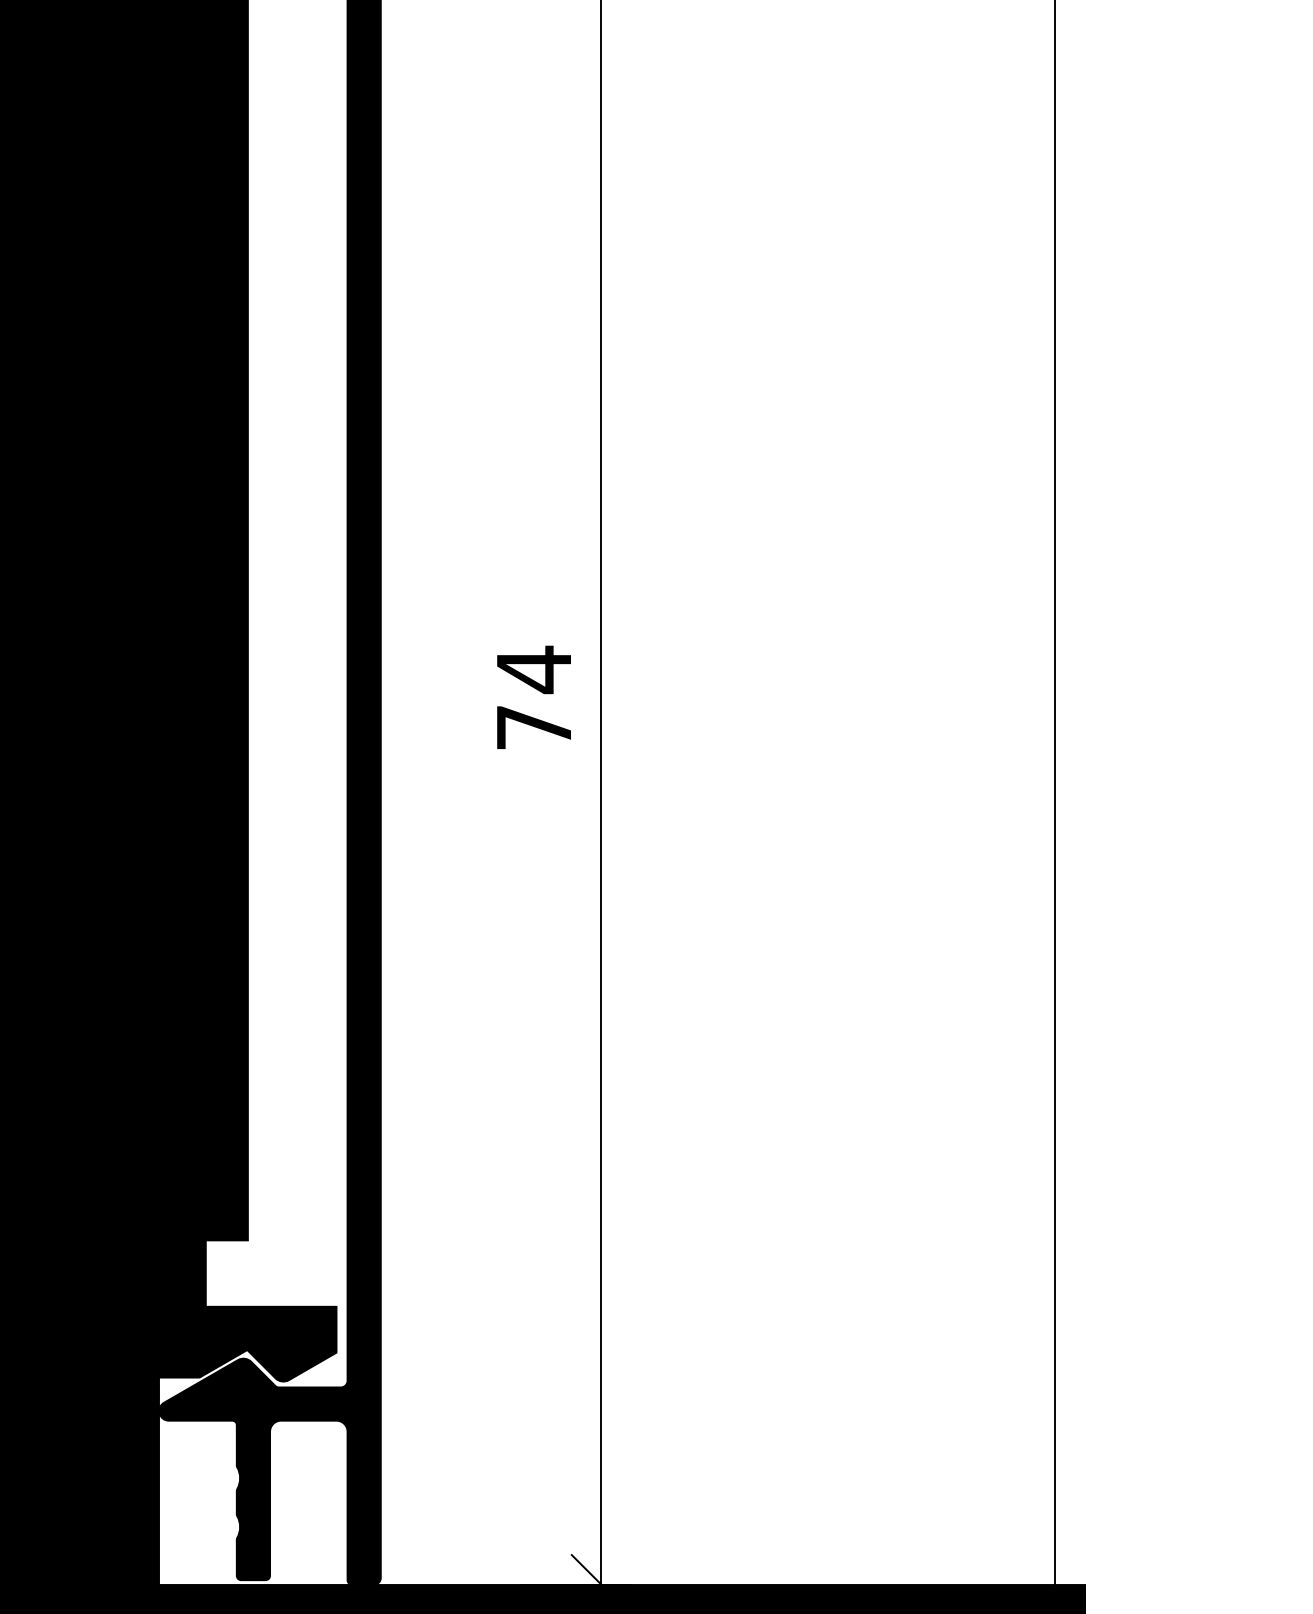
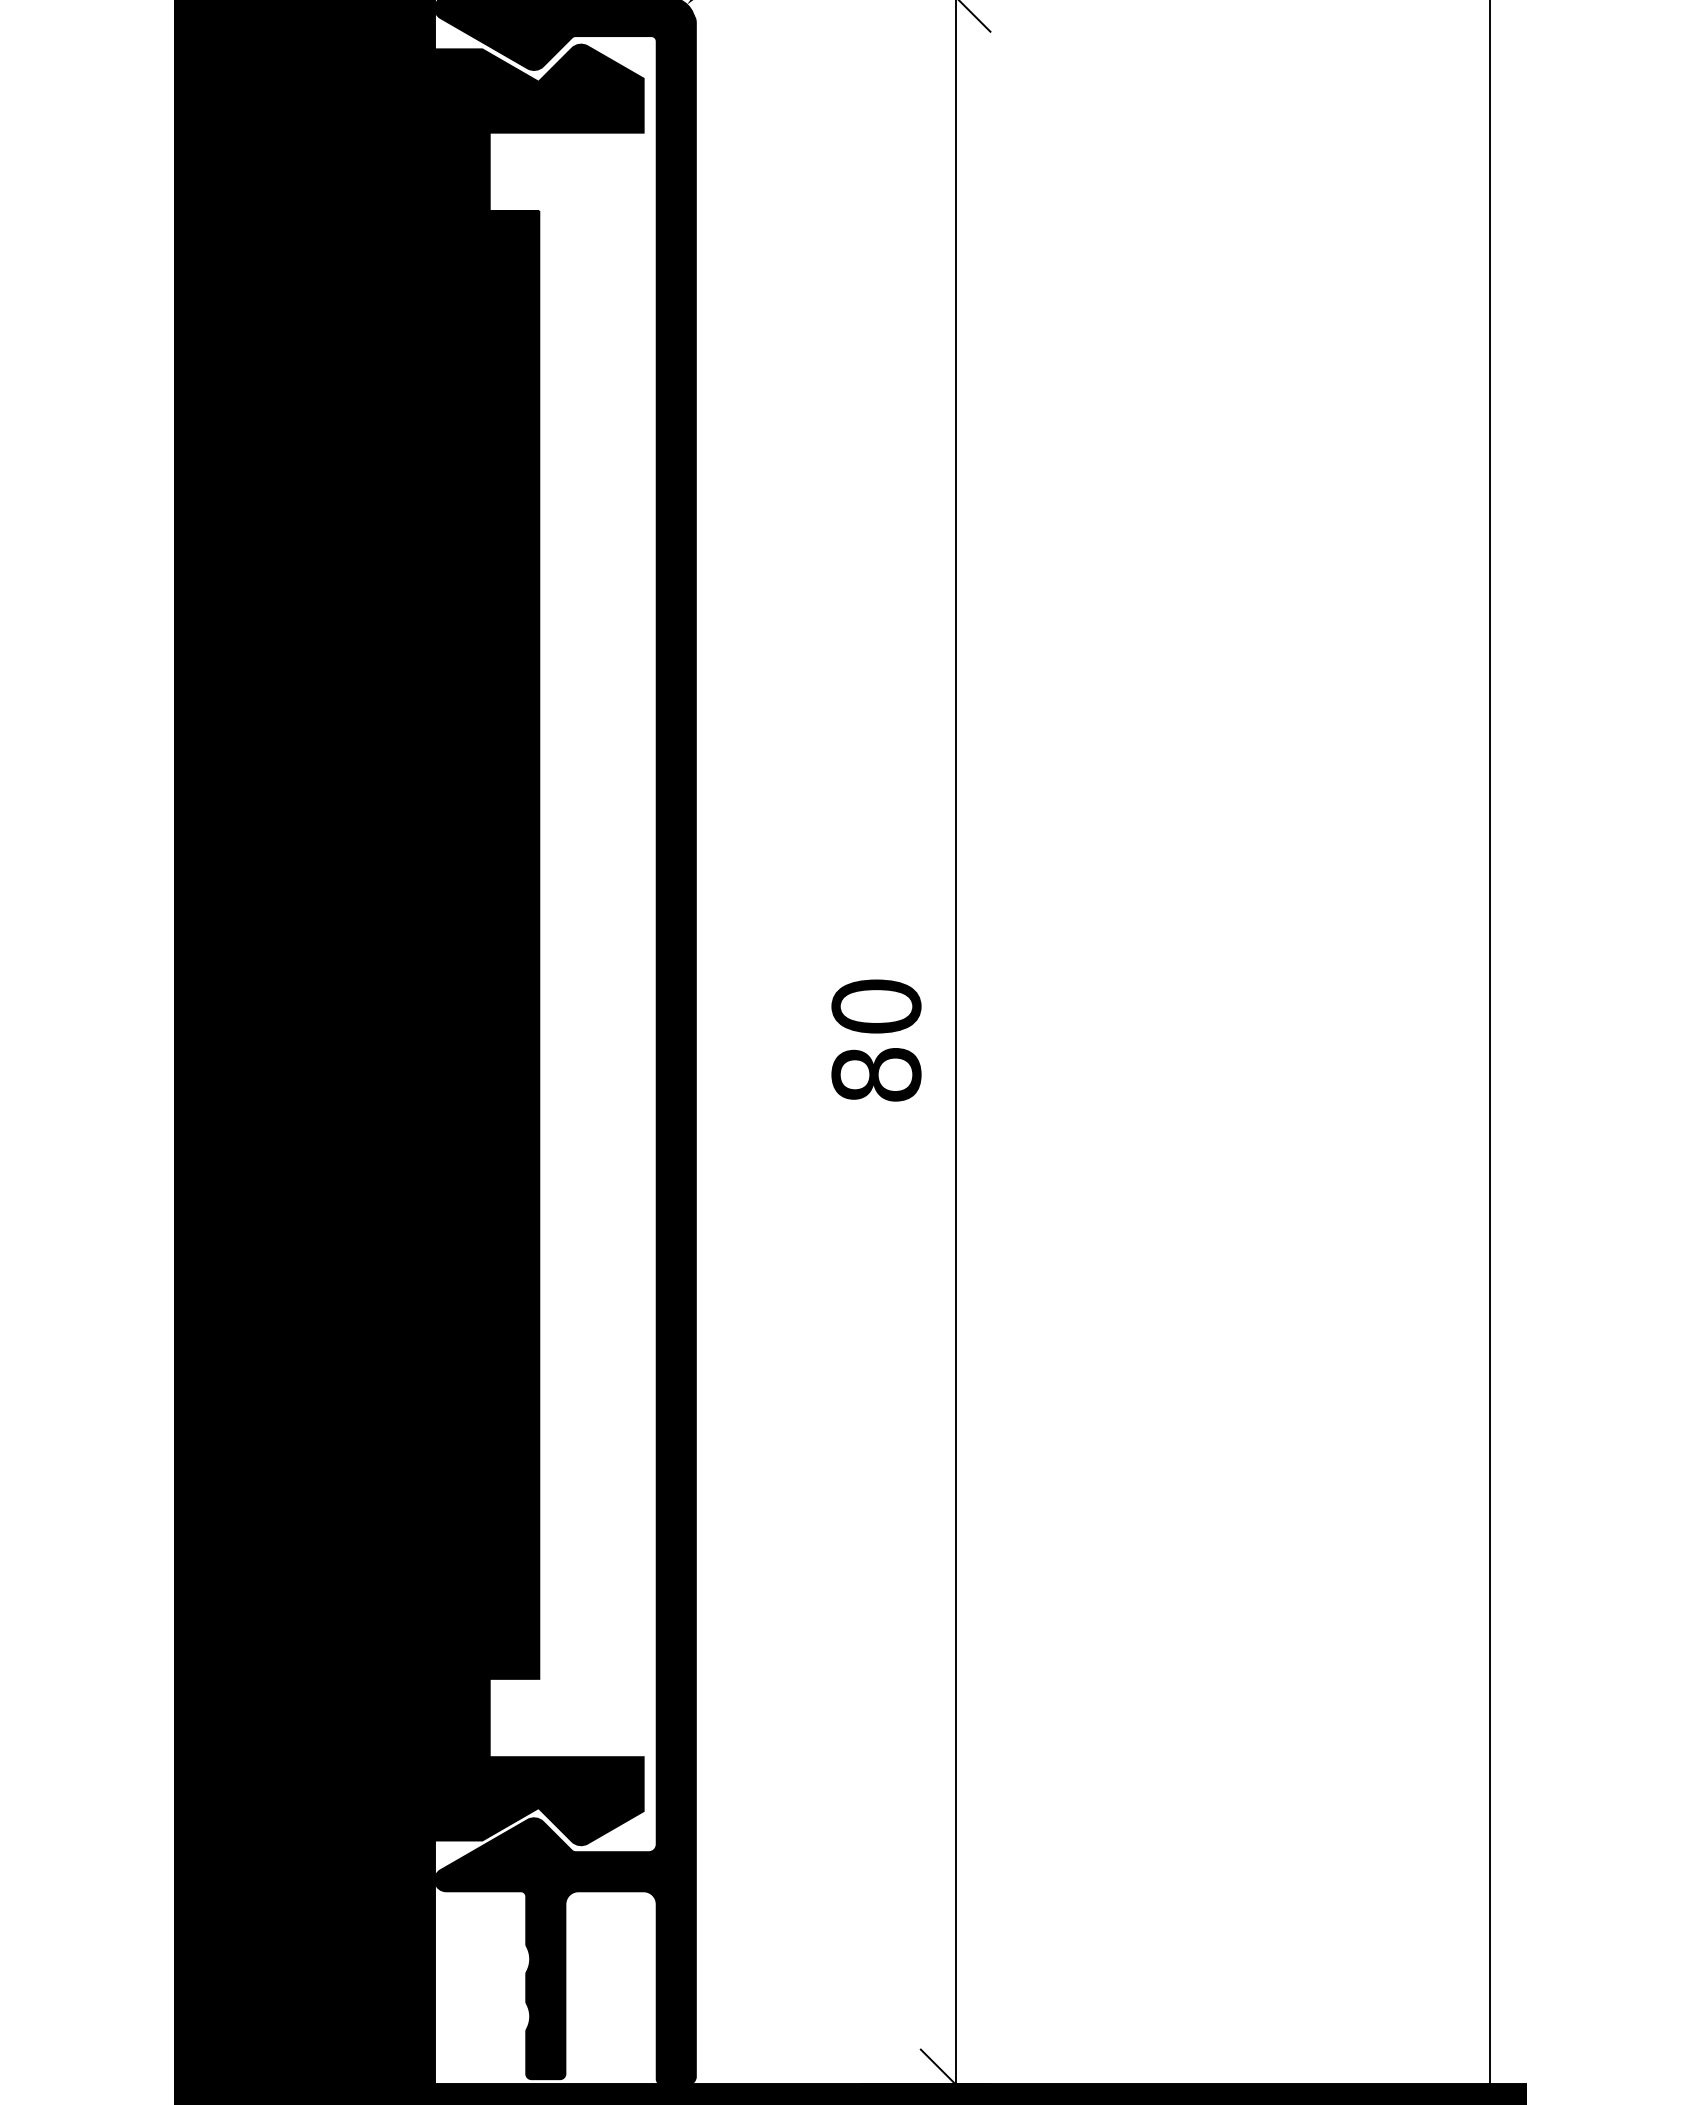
text: (534, 697) -> (876, 1039), 74 -> 80

